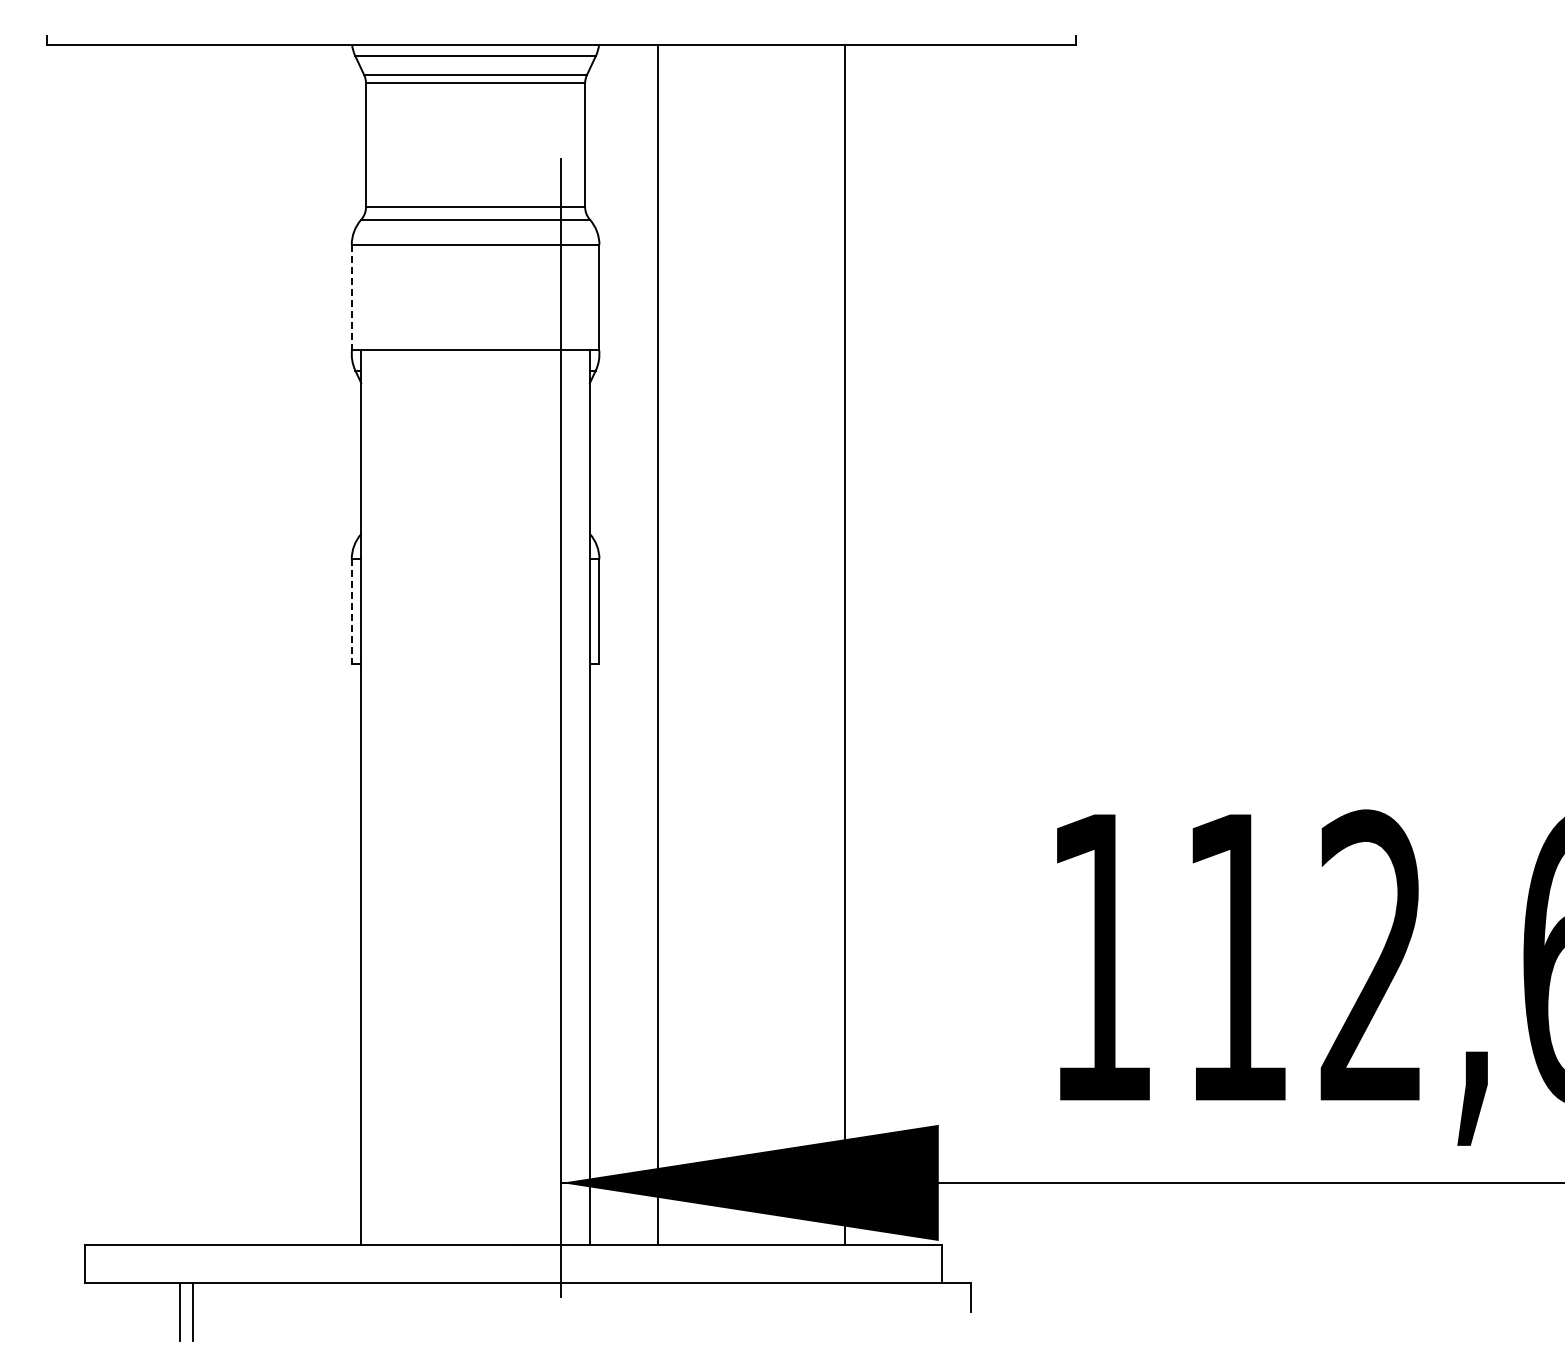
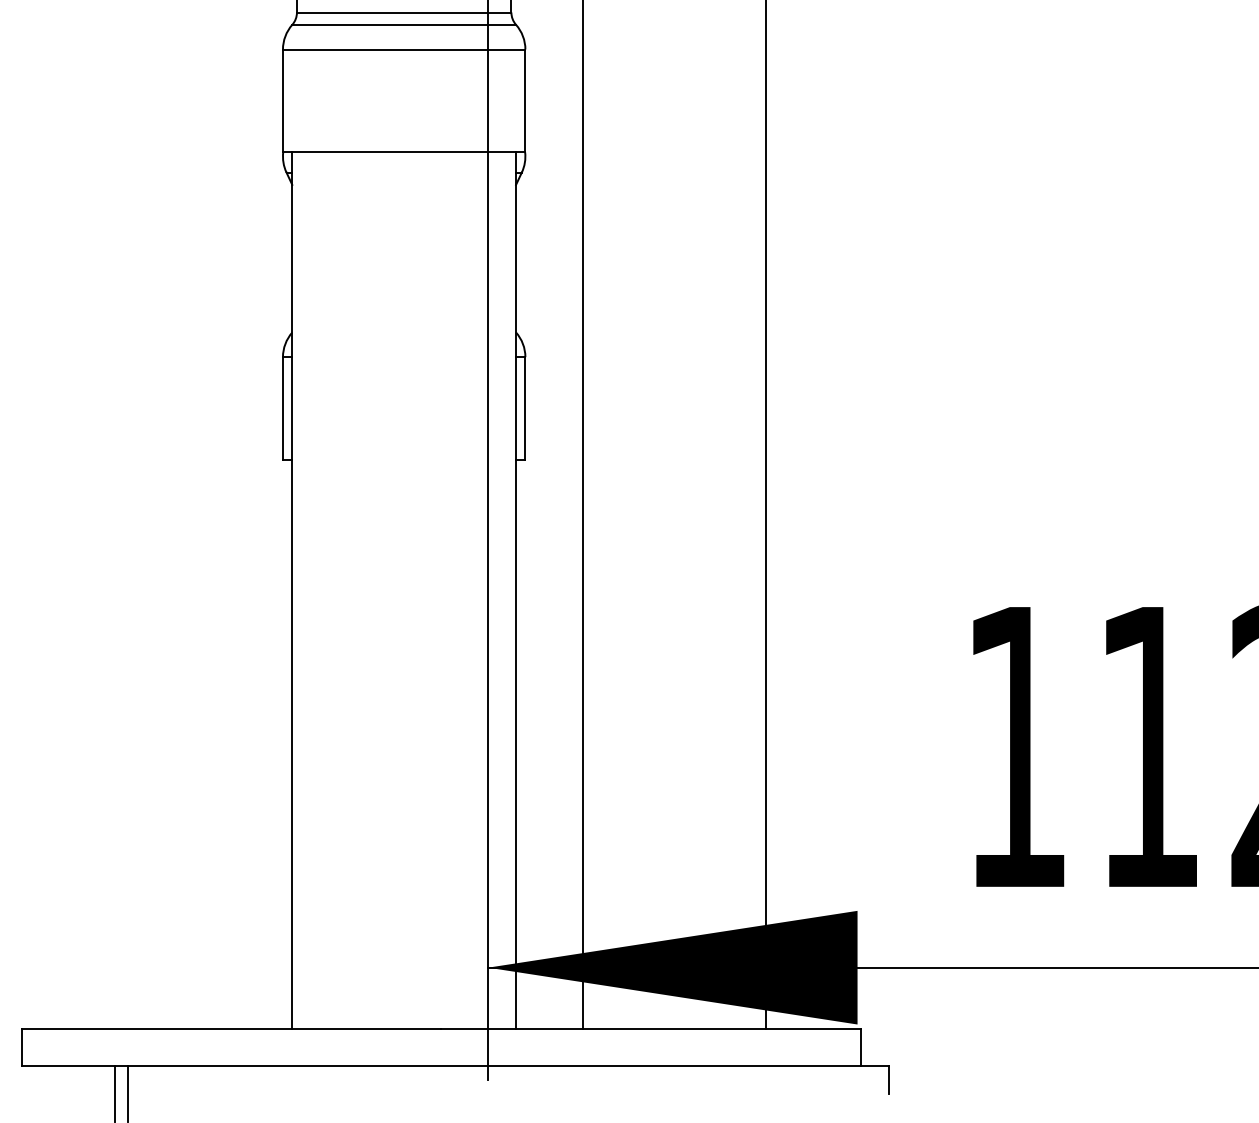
line: (351, 297) -> (282, 101), dashed -> solid
line: (351, 611) -> (282, 408), dashed -> solid

